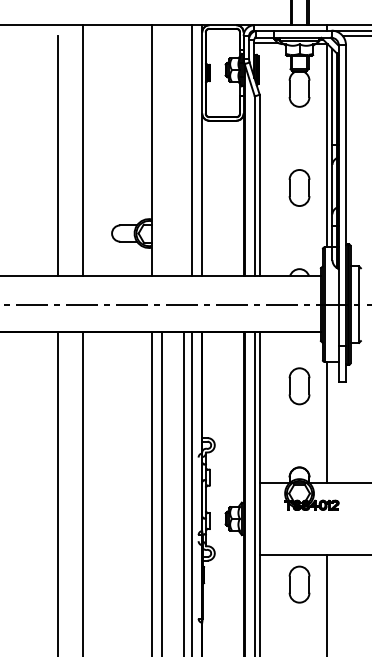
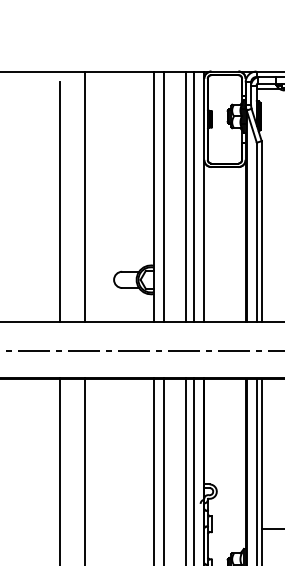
line: (161, 150) -> (163, 196), added
line: (184, 150) -> (186, 196), added

